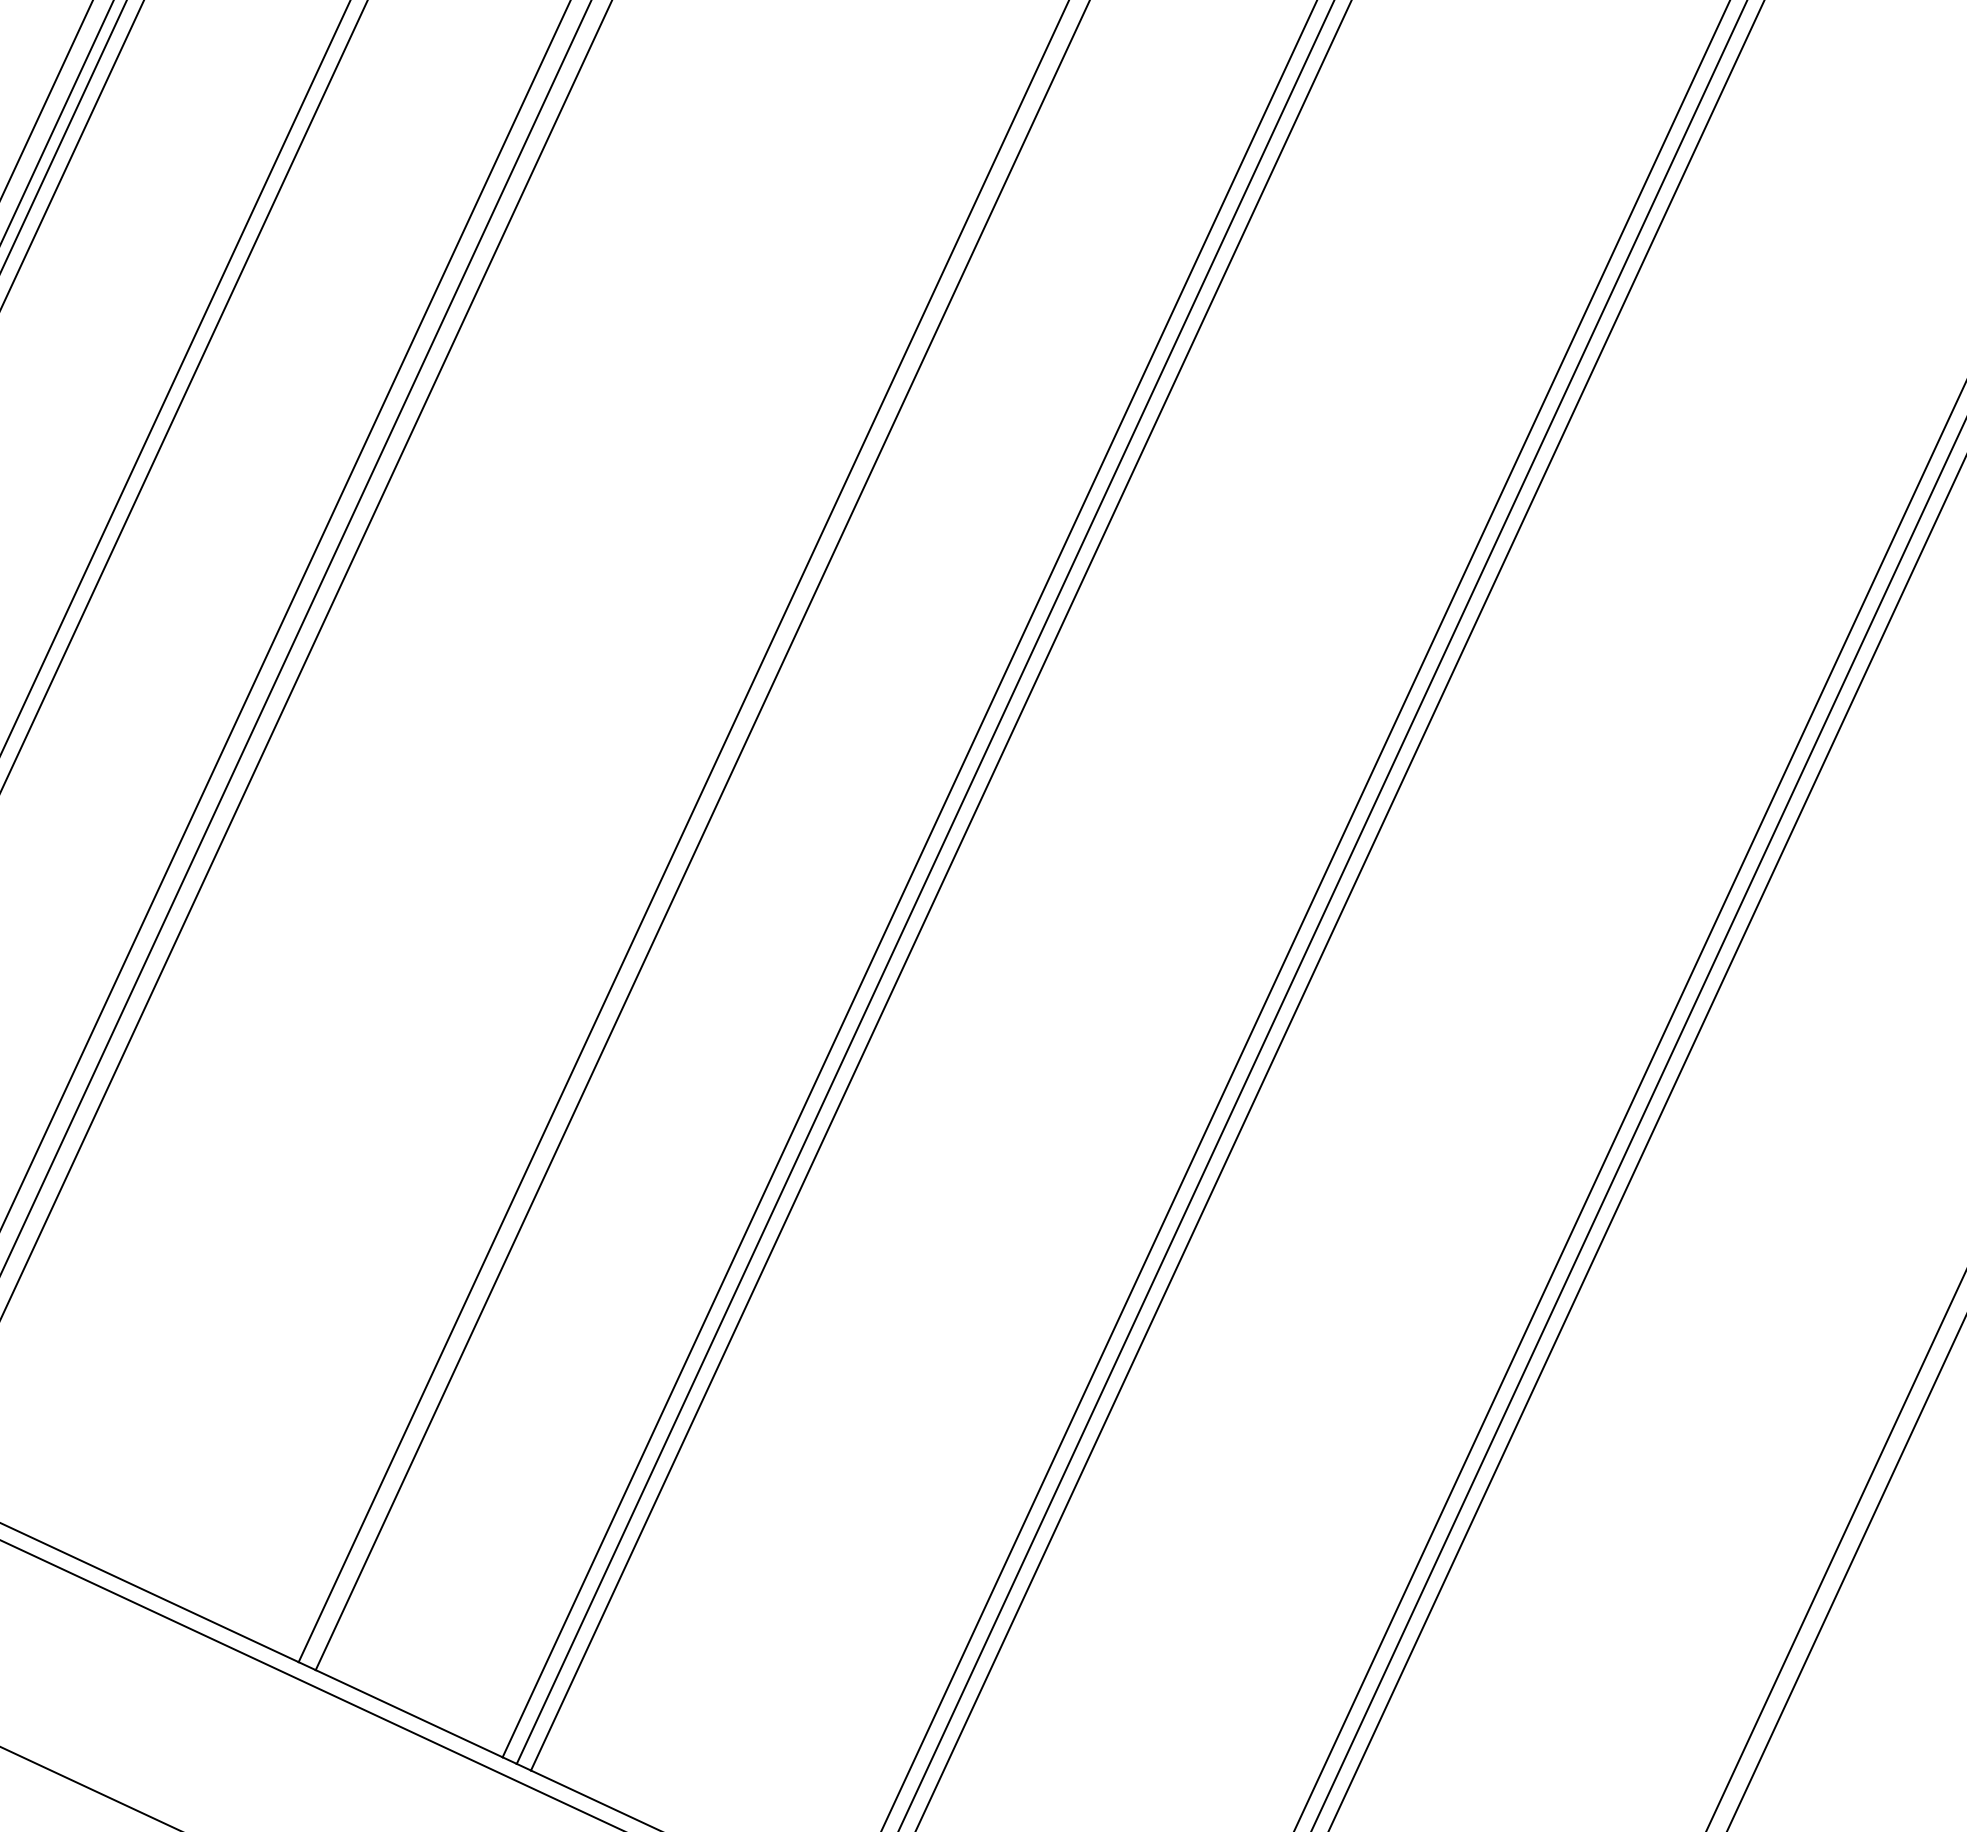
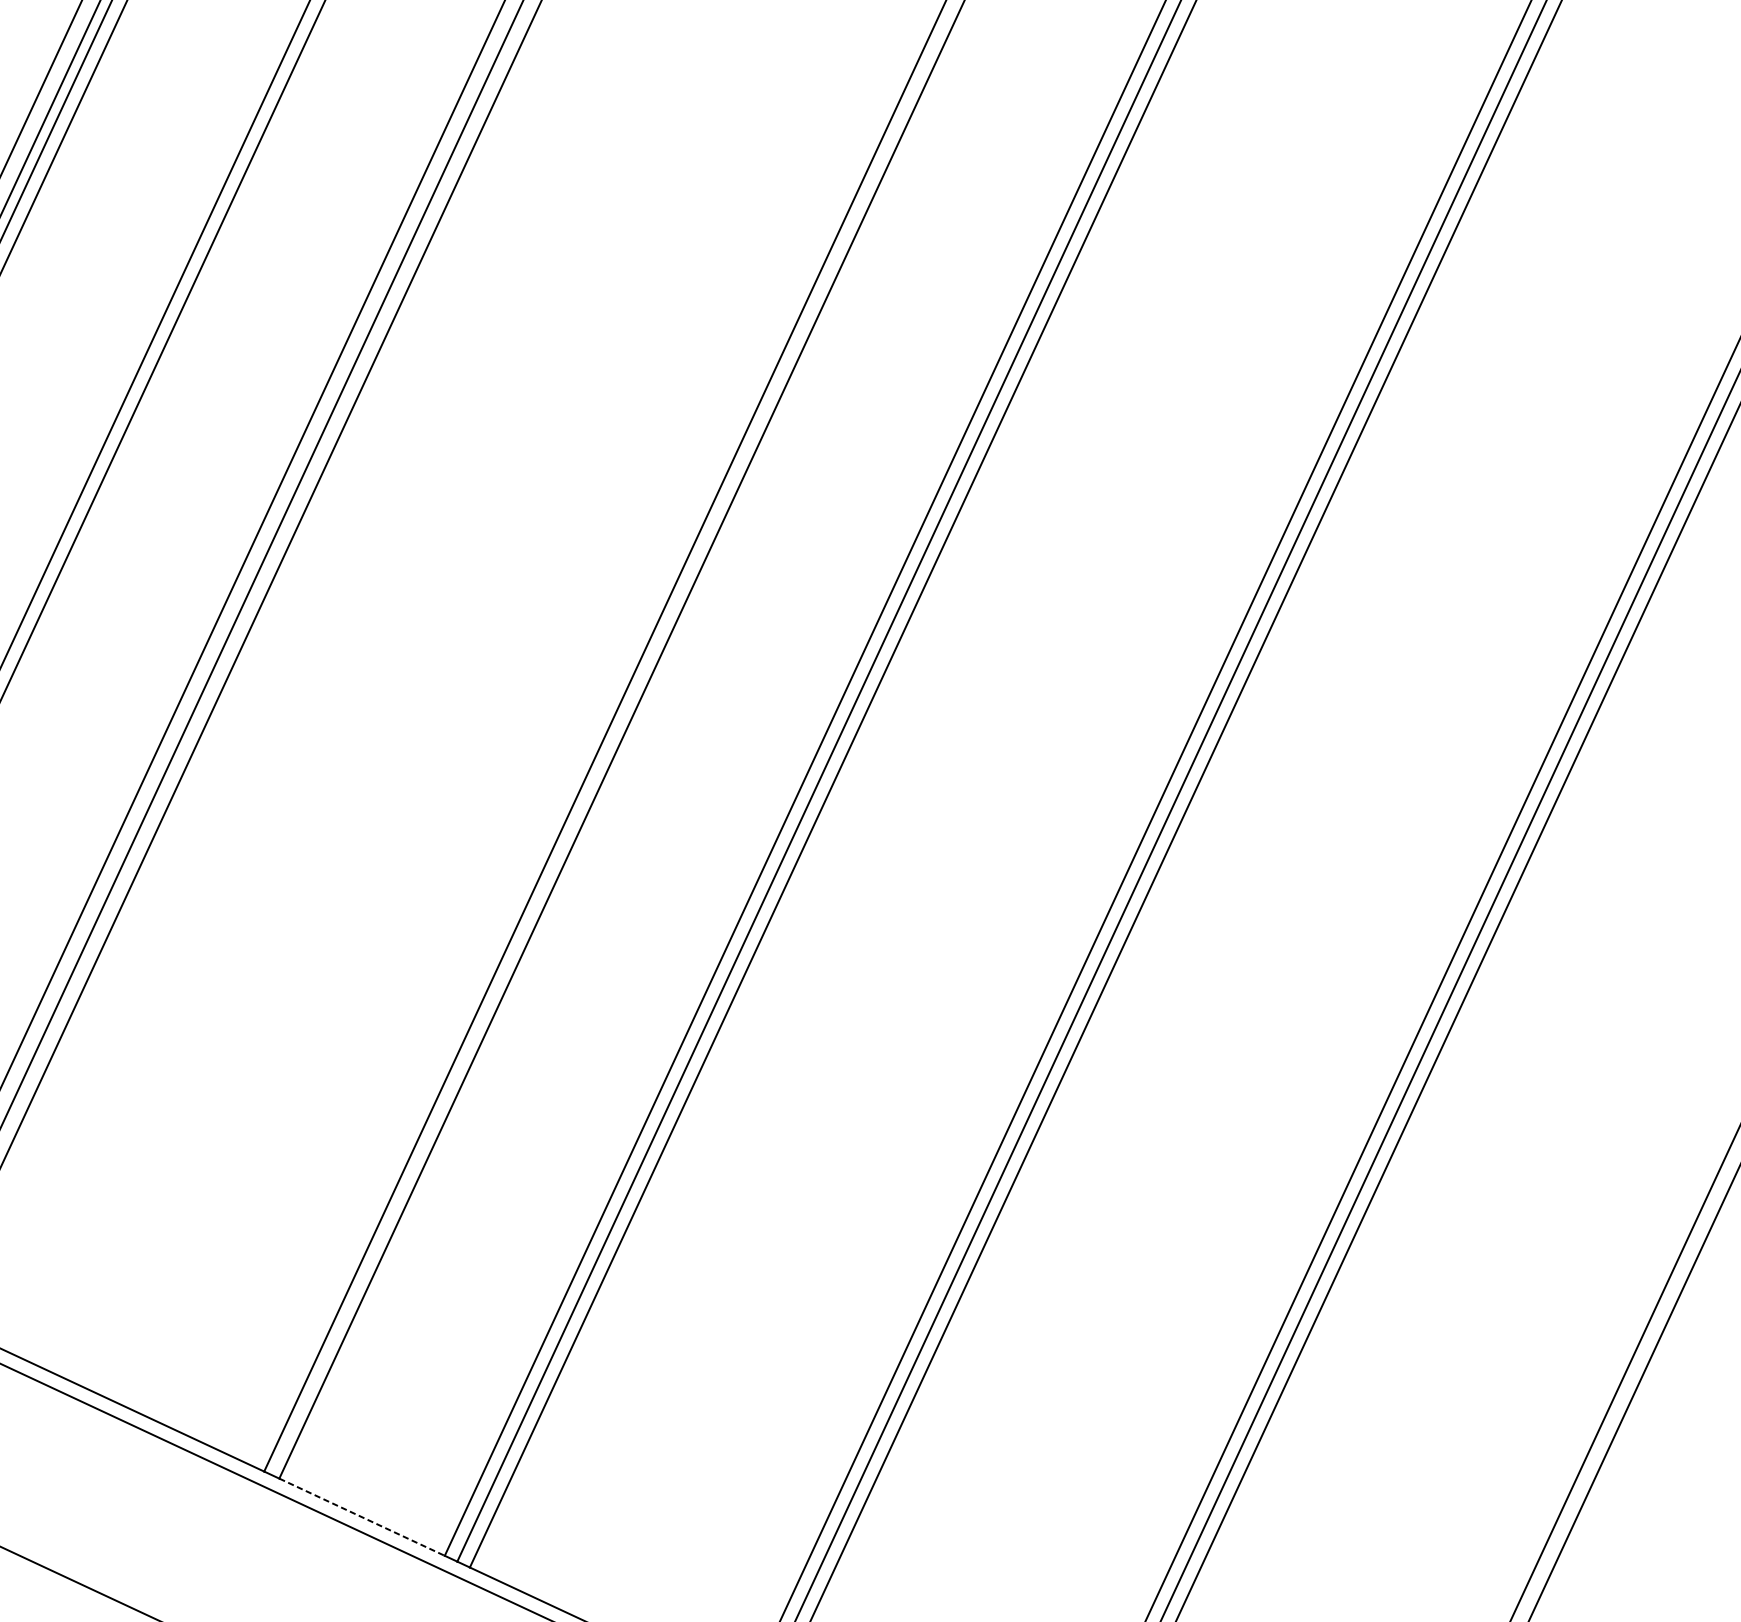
line: (409, 1713) -> (362, 1517), solid -> dashed

